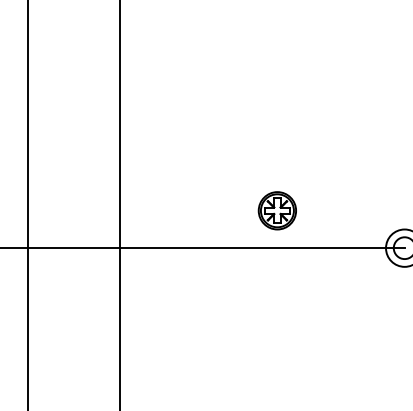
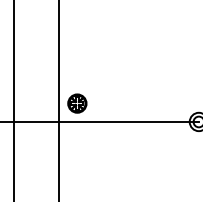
part: (277, 210) -> (77, 103), moved

